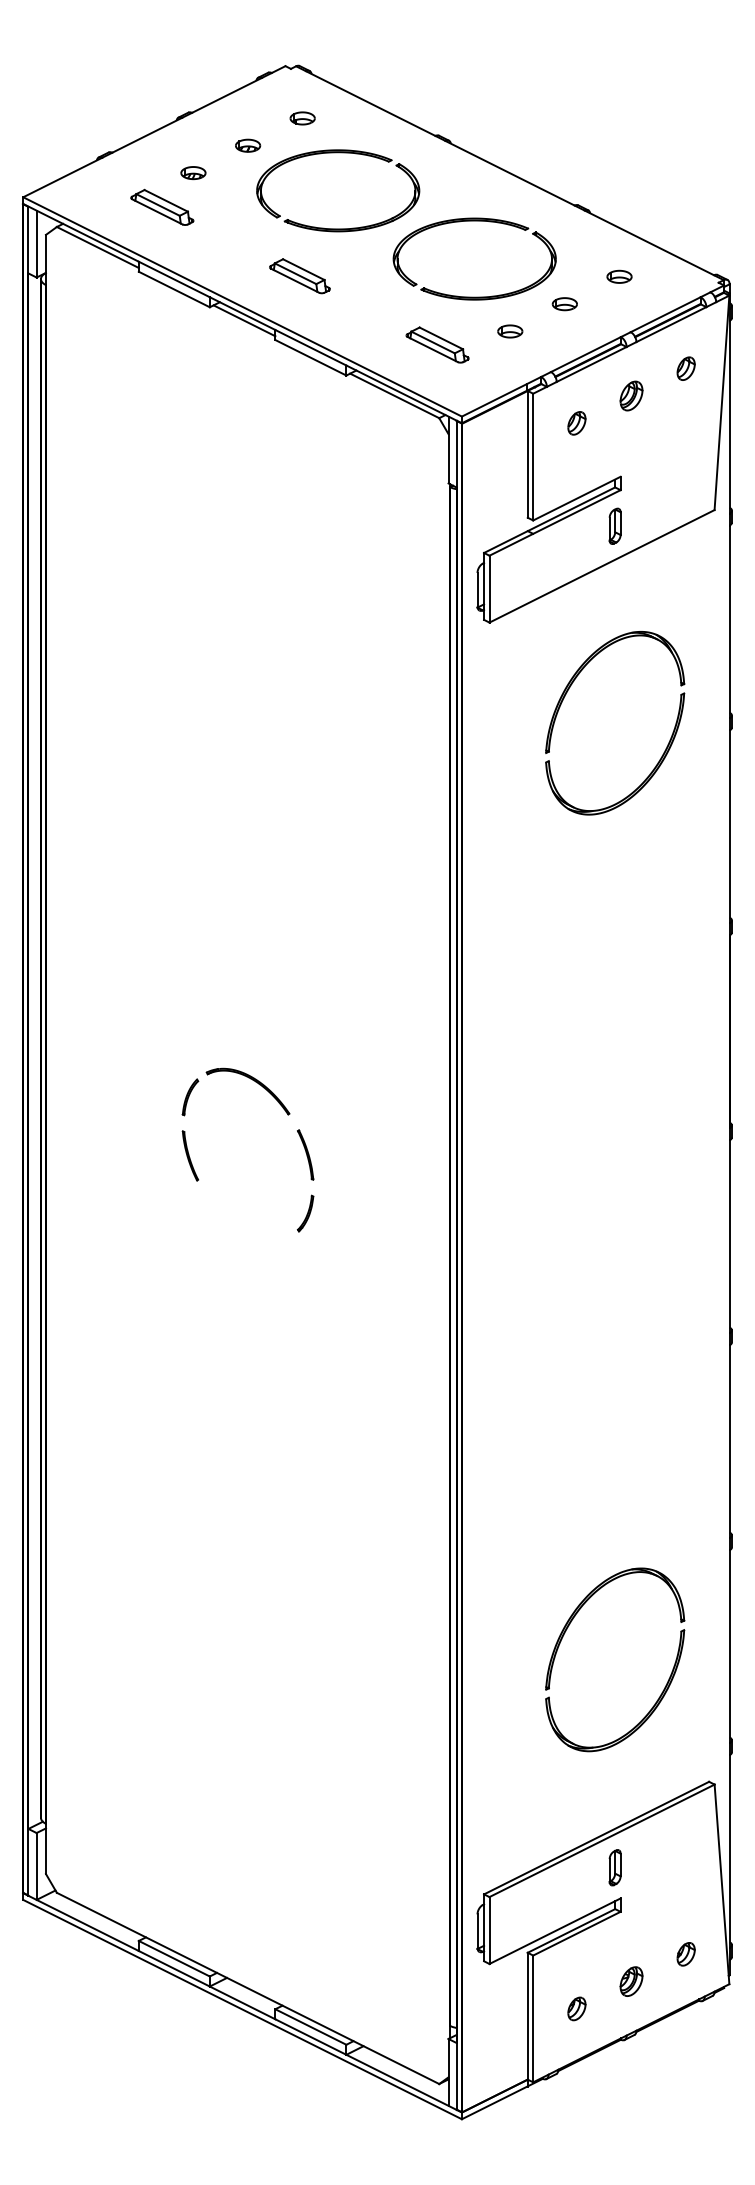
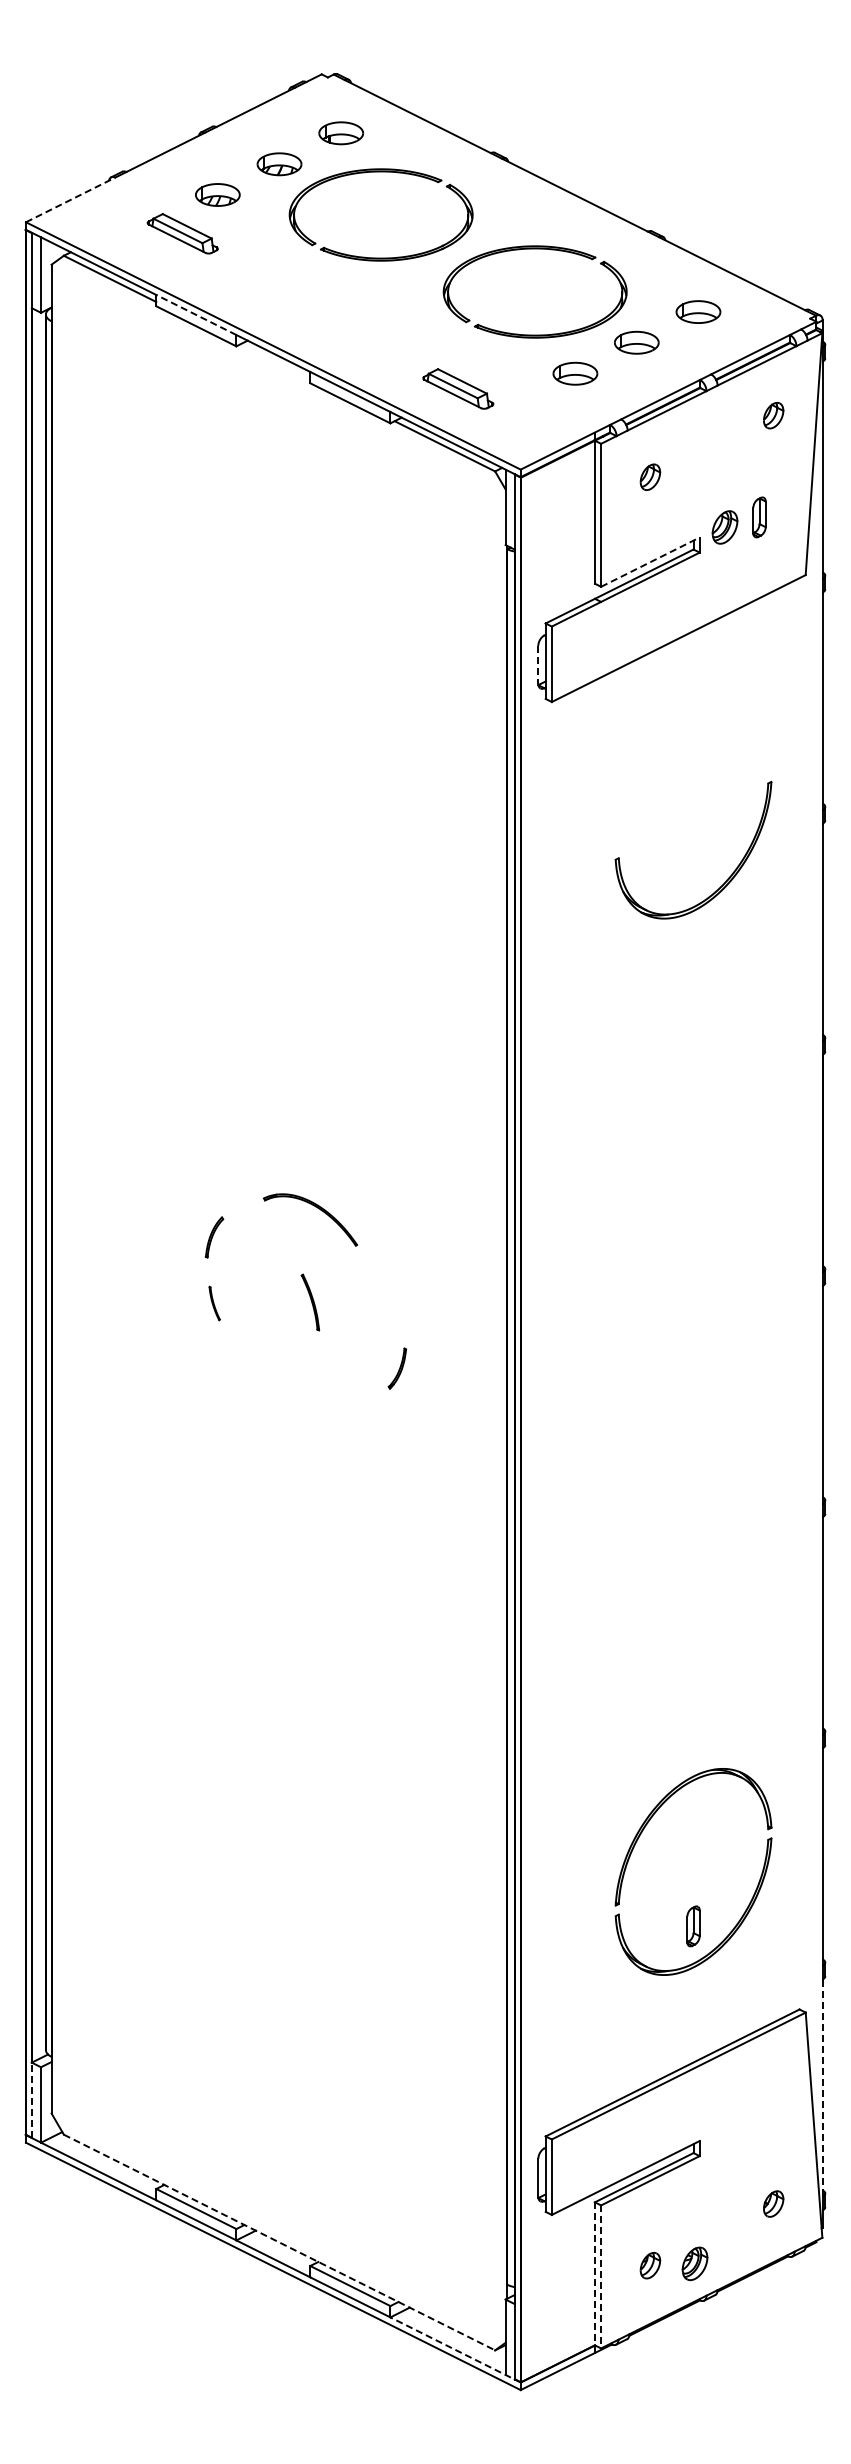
part: (302, 118) -> (340, 133), size x1.6
part: (248, 145) -> (279, 163), size x1.6
part: (193, 172) -> (217, 194), size x1.6
line: (62, 177) -> (70, 199), solid -> dashed
part: (299, 276) -> (337, 311), removed
part: (619, 276) -> (698, 311), size x1.6
line: (174, 279) -> (196, 314), solid -> dashed
part: (564, 303) -> (636, 342), size x1.6
line: (244, 320) -> (275, 361), removed
part: (509, 331) -> (574, 373), size x1.6
part: (437, 344) -> (458, 388), moved
part: (631, 396) -> (724, 527), moved
line: (576, 498) -> (650, 561), solid -> dashed
part: (615, 526) -> (759, 517), moved
line: (477, 589) -> (538, 664), solid -> dashed
part: (587, 664) -> (662, 749), removed
part: (255, 1082) -> (318, 1209), moved
part: (190, 1155) -> (214, 1303), size x0.6
part: (305, 1155) -> (310, 1302), moved
part: (304, 1213) -> (396, 1368), moved
line: (729, 1851) -> (822, 2088), solid -> dashed
line: (28, 1862) -> (31, 2100), solid -> dashed
part: (615, 1867) -> (693, 1926), moved
part: (631, 1981) -> (694, 2263), moved
line: (248, 1988) -> (279, 2242), solid -> dashed
line: (527, 2015) -> (594, 2273), solid -> dashed
line: (533, 2019) -> (601, 2277), solid -> dashed
line: (404, 2083) -> (455, 2349), solid -> dashed

